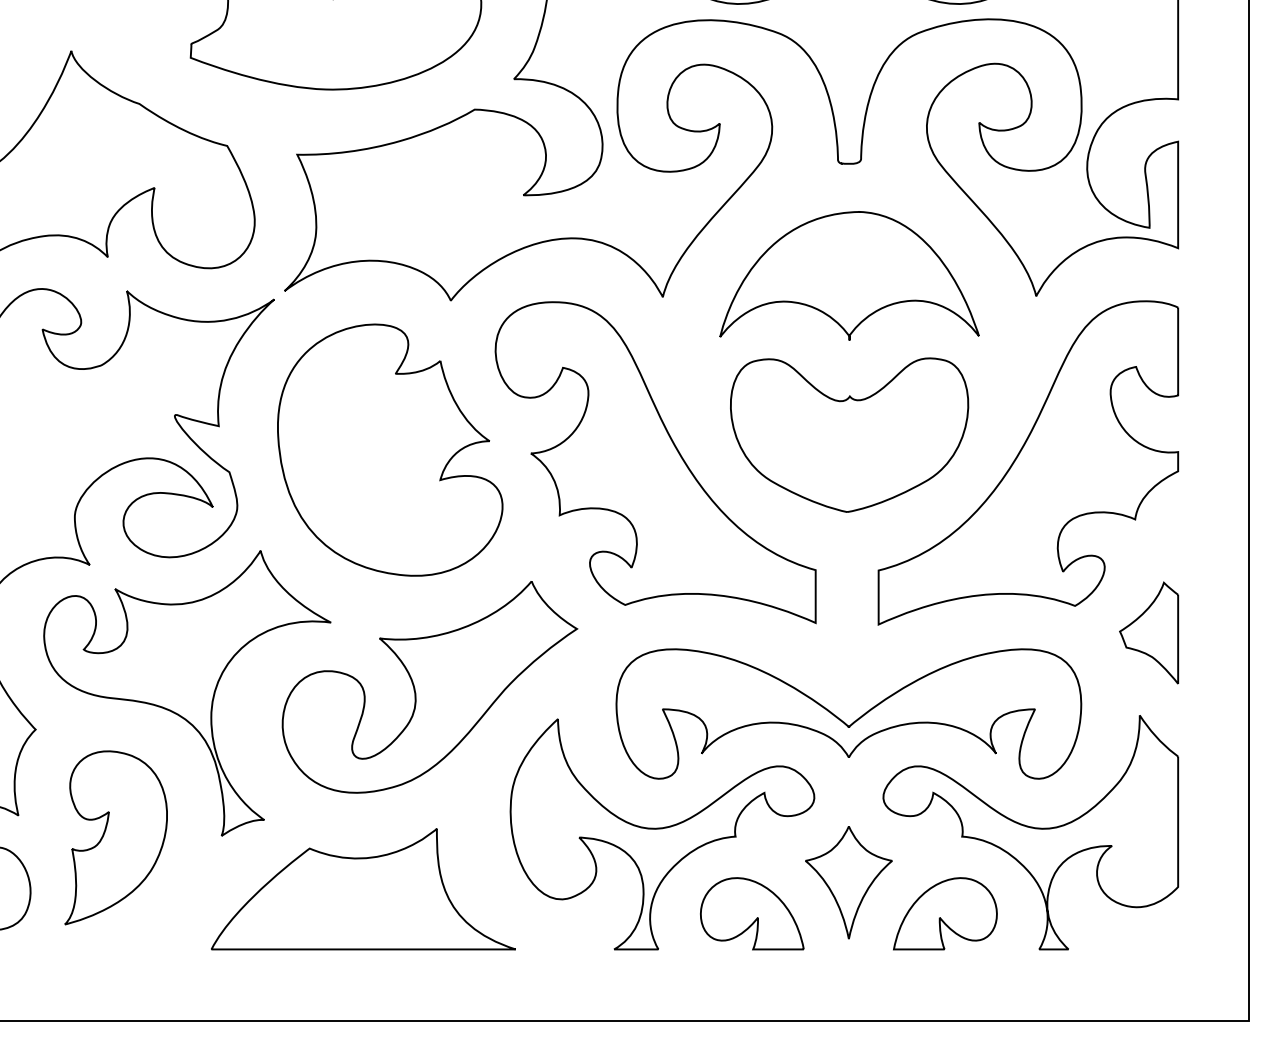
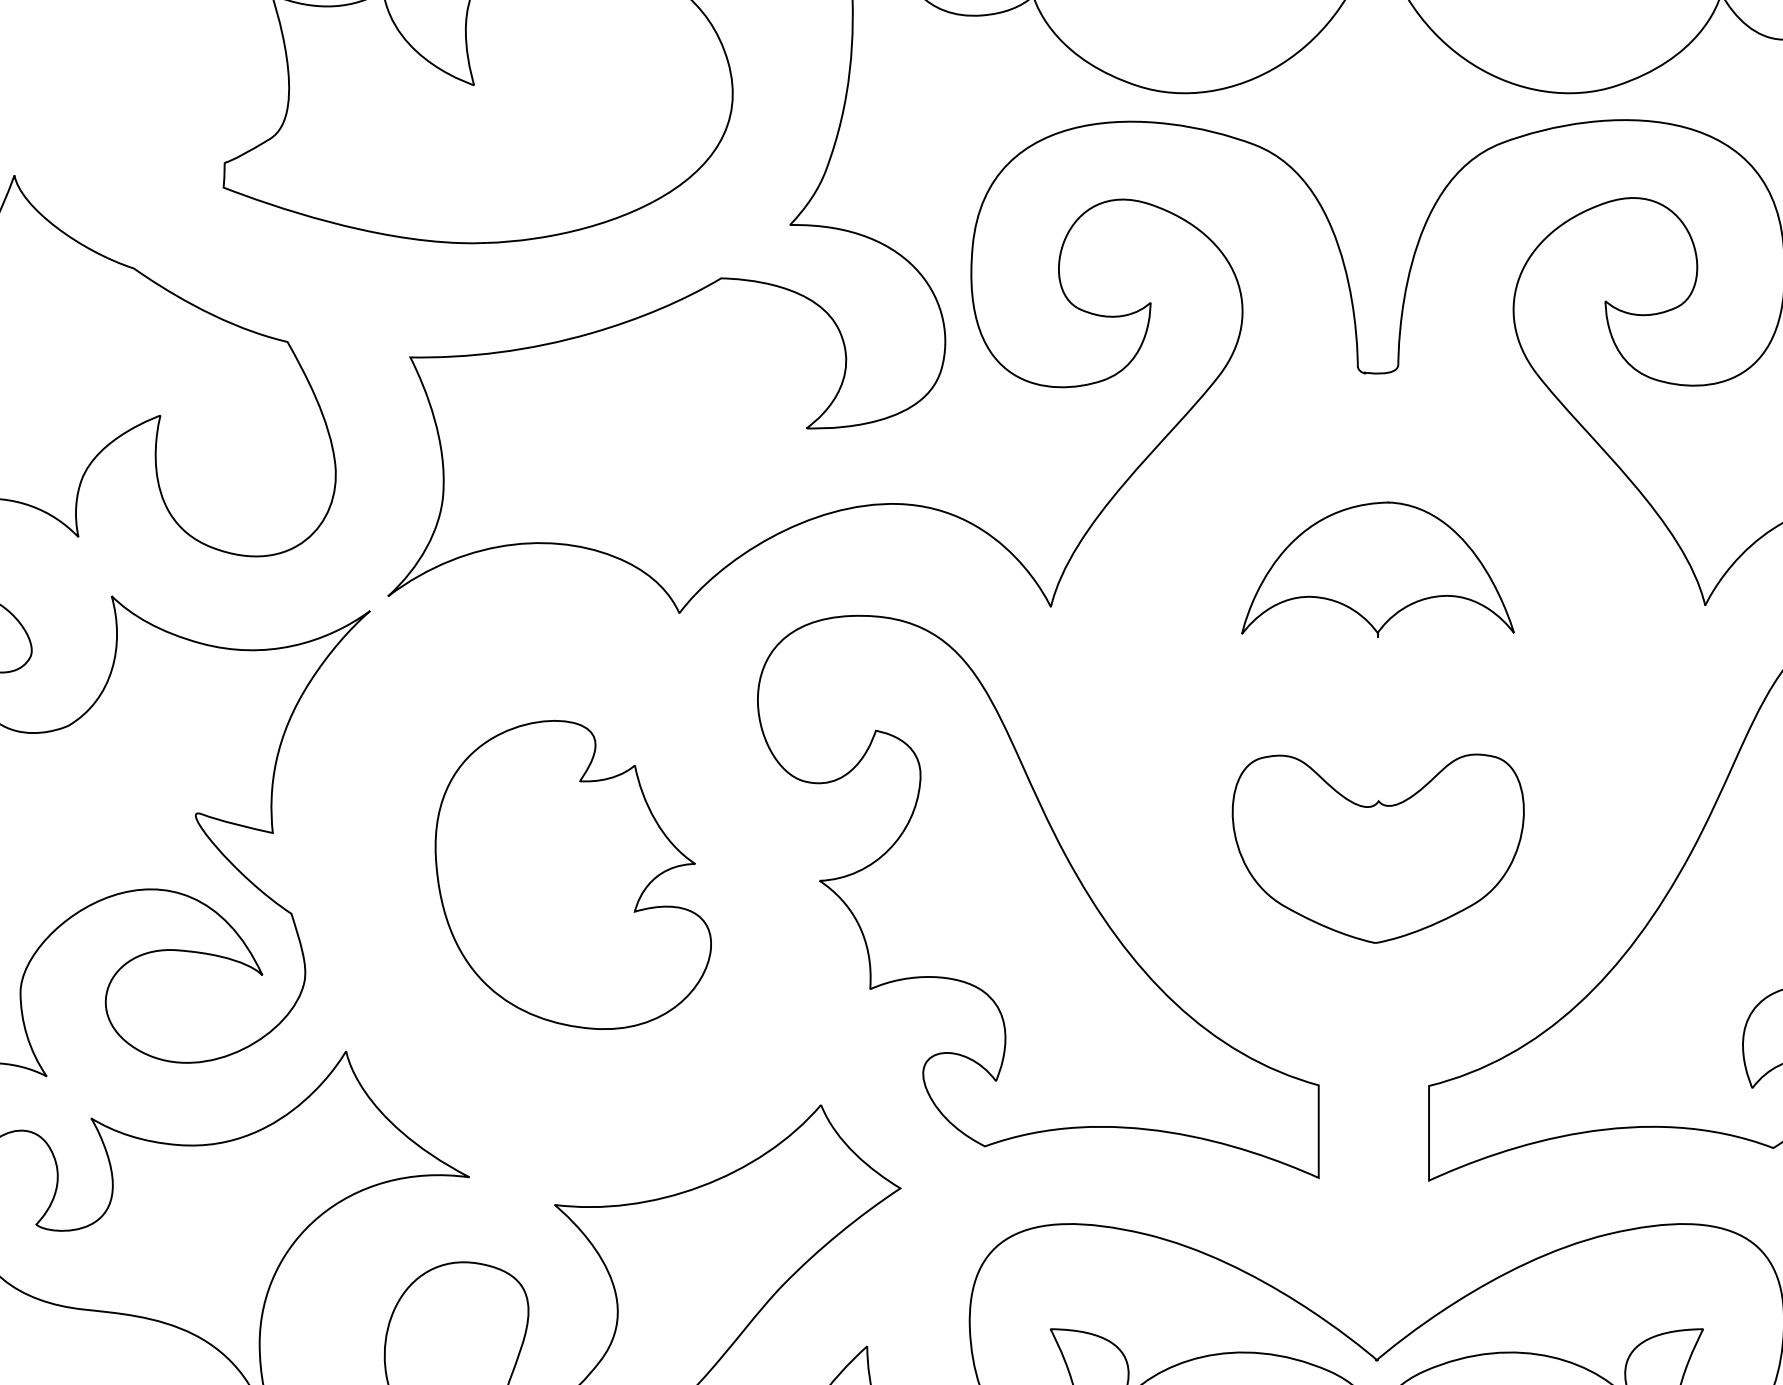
part: (849, 275) -> (1377, 569), size x0.6
part: (849, 434) -> (1377, 847), size x0.7
part: (390, 449) -> (573, 873), size x0.7

